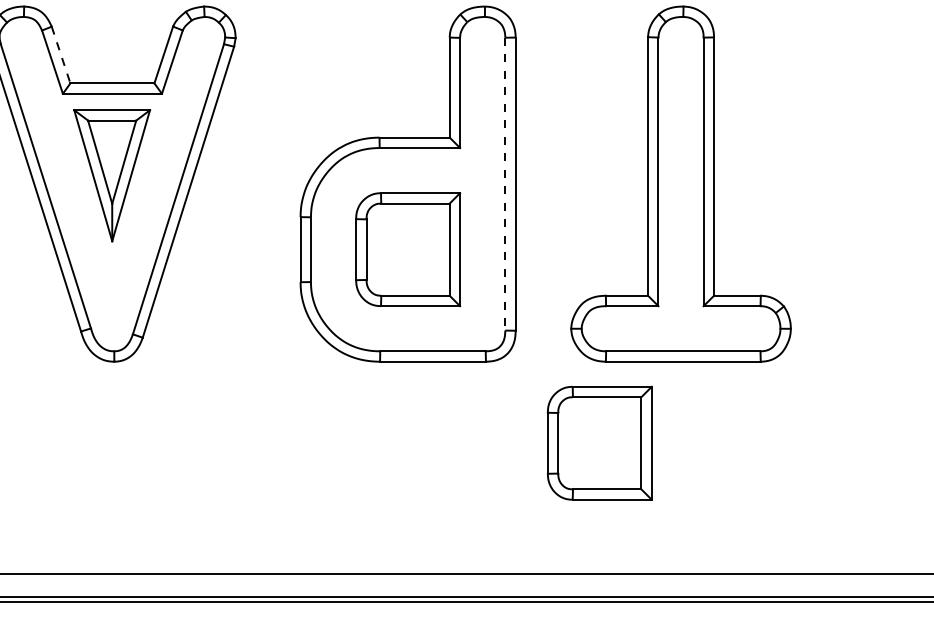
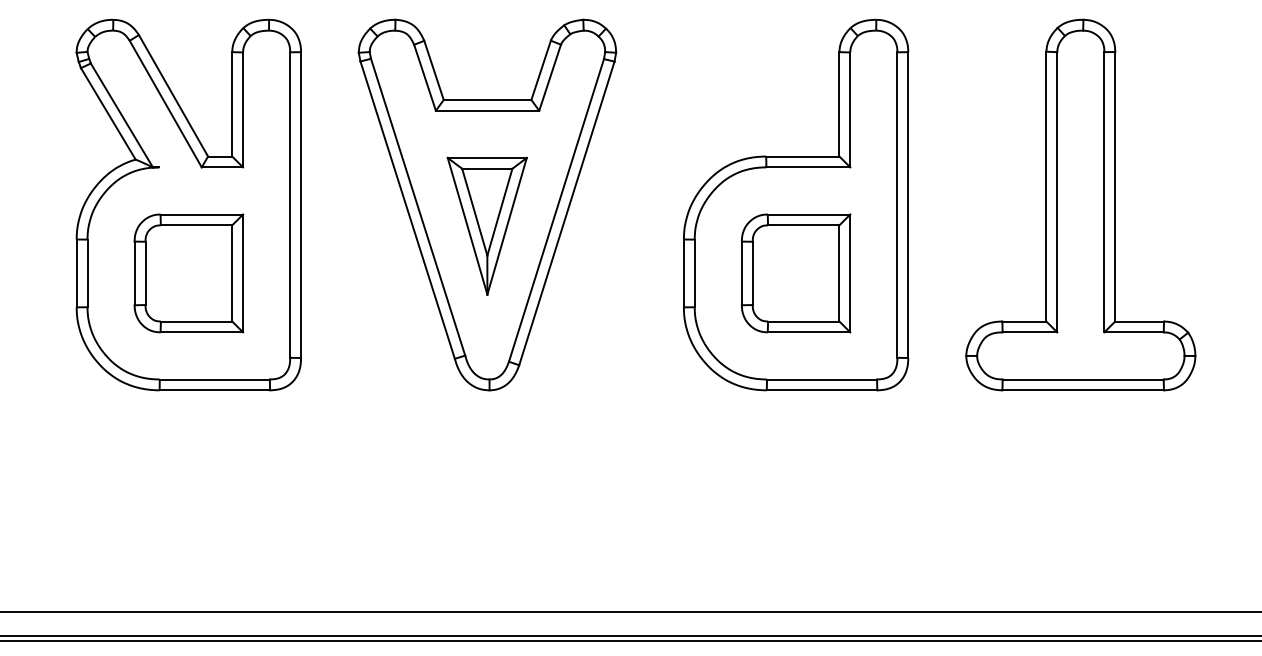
line: (61, 55) -> (434, 70), dashed -> solid
part: (111, 174) -> (486, 225), moved
line: (505, 184) -> (897, 205), dashed -> solid
part: (599, 443) -> (995, 475), removed

